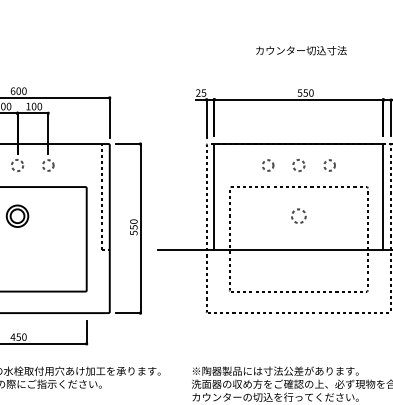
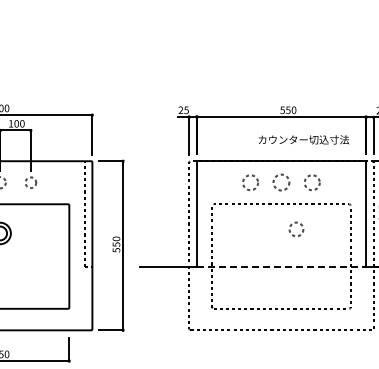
text: (301, 50) -> (304, 139), moved
circle: (268, 165) -> (251, 182), size x1.4
circle: (298, 165) -> (281, 182), size x1.4
circle: (329, 165) -> (312, 182), size x1.4
circle: (298, 215) -> (296, 228), moved
line: (298, 250) -> (281, 267), solid -> dashed

